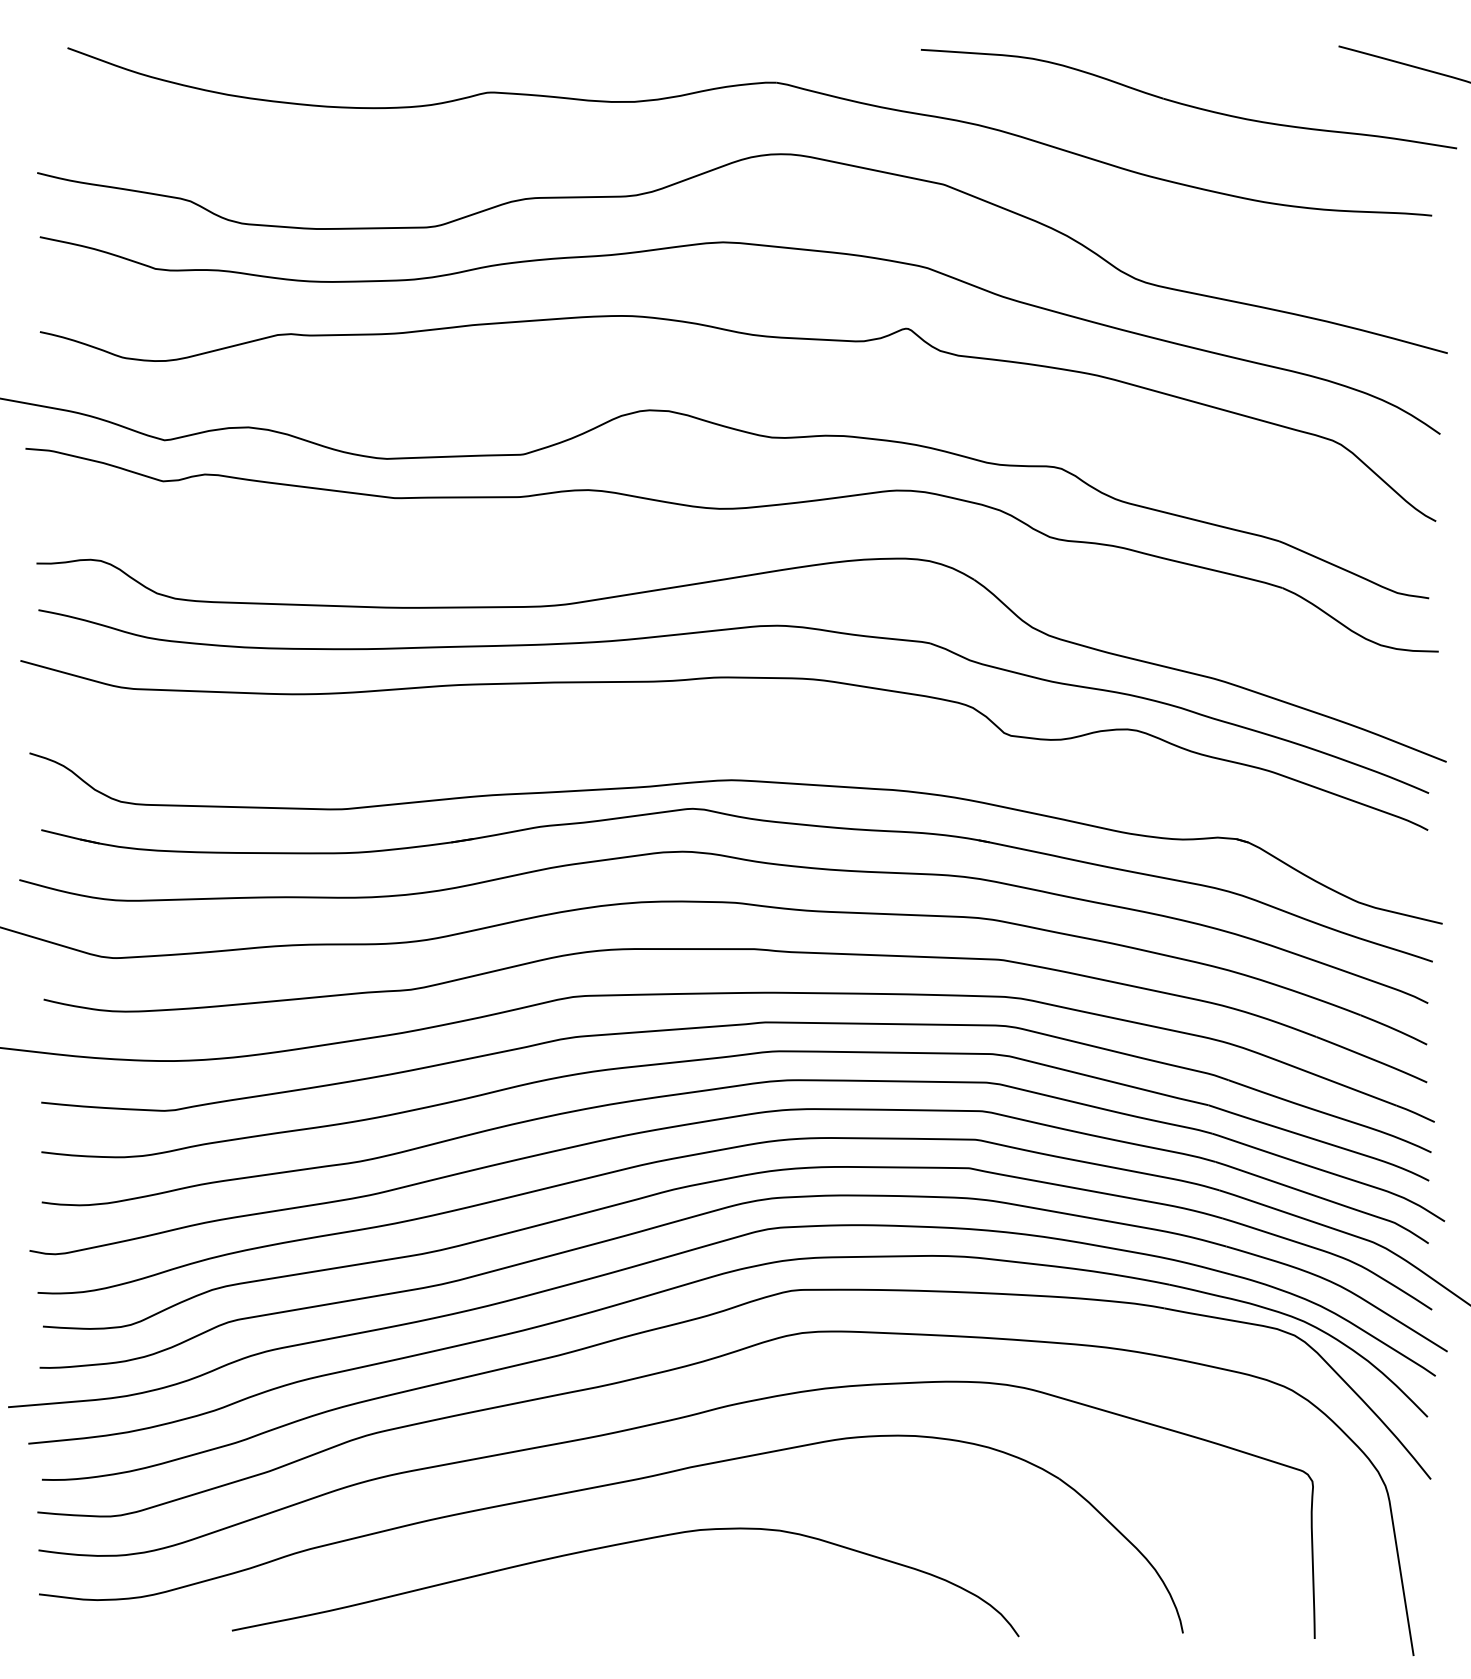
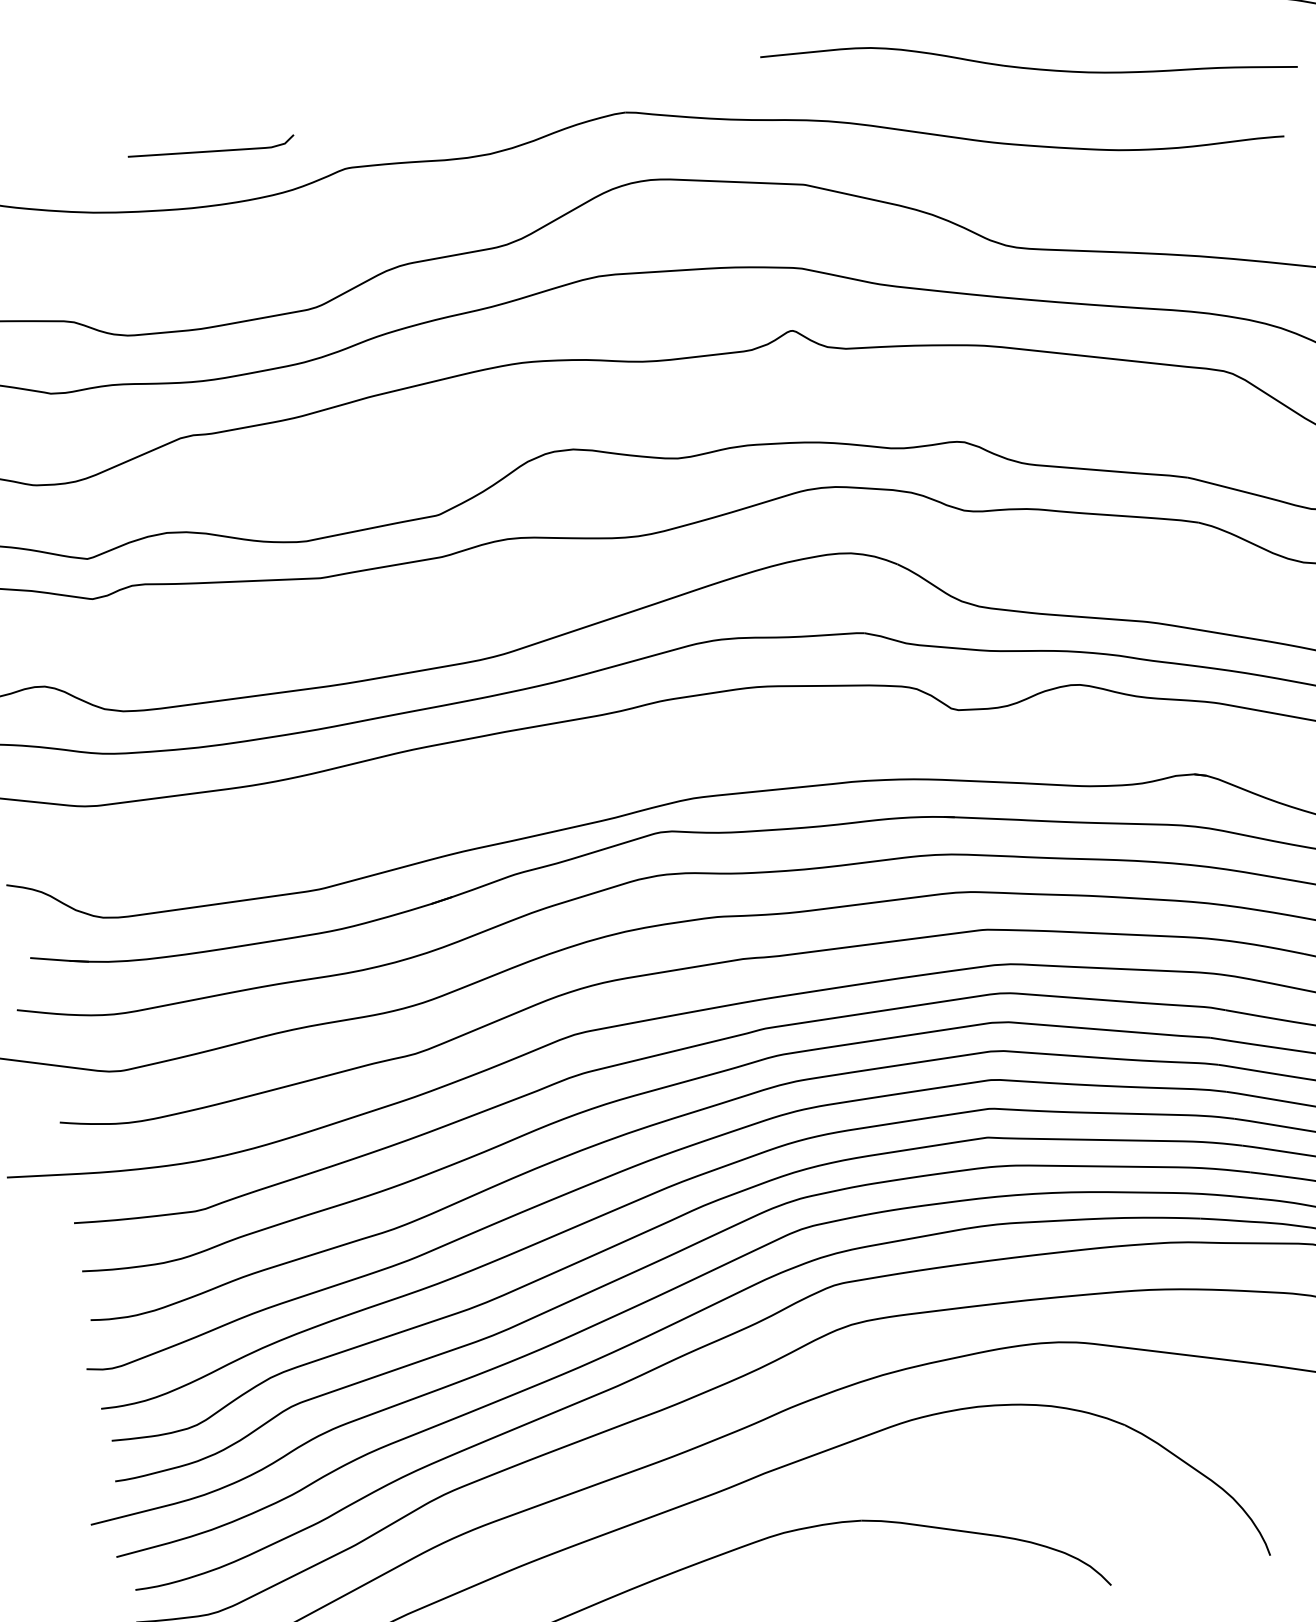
line: (356, 52) -> (211, 150), added

